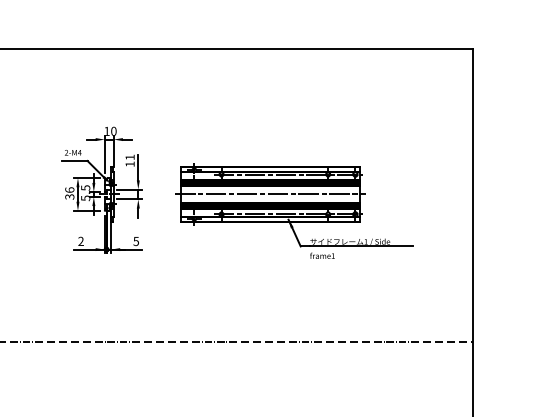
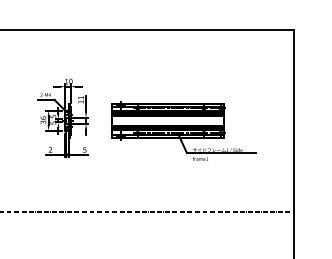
line: (269, 194) -> (167, 120), removed

